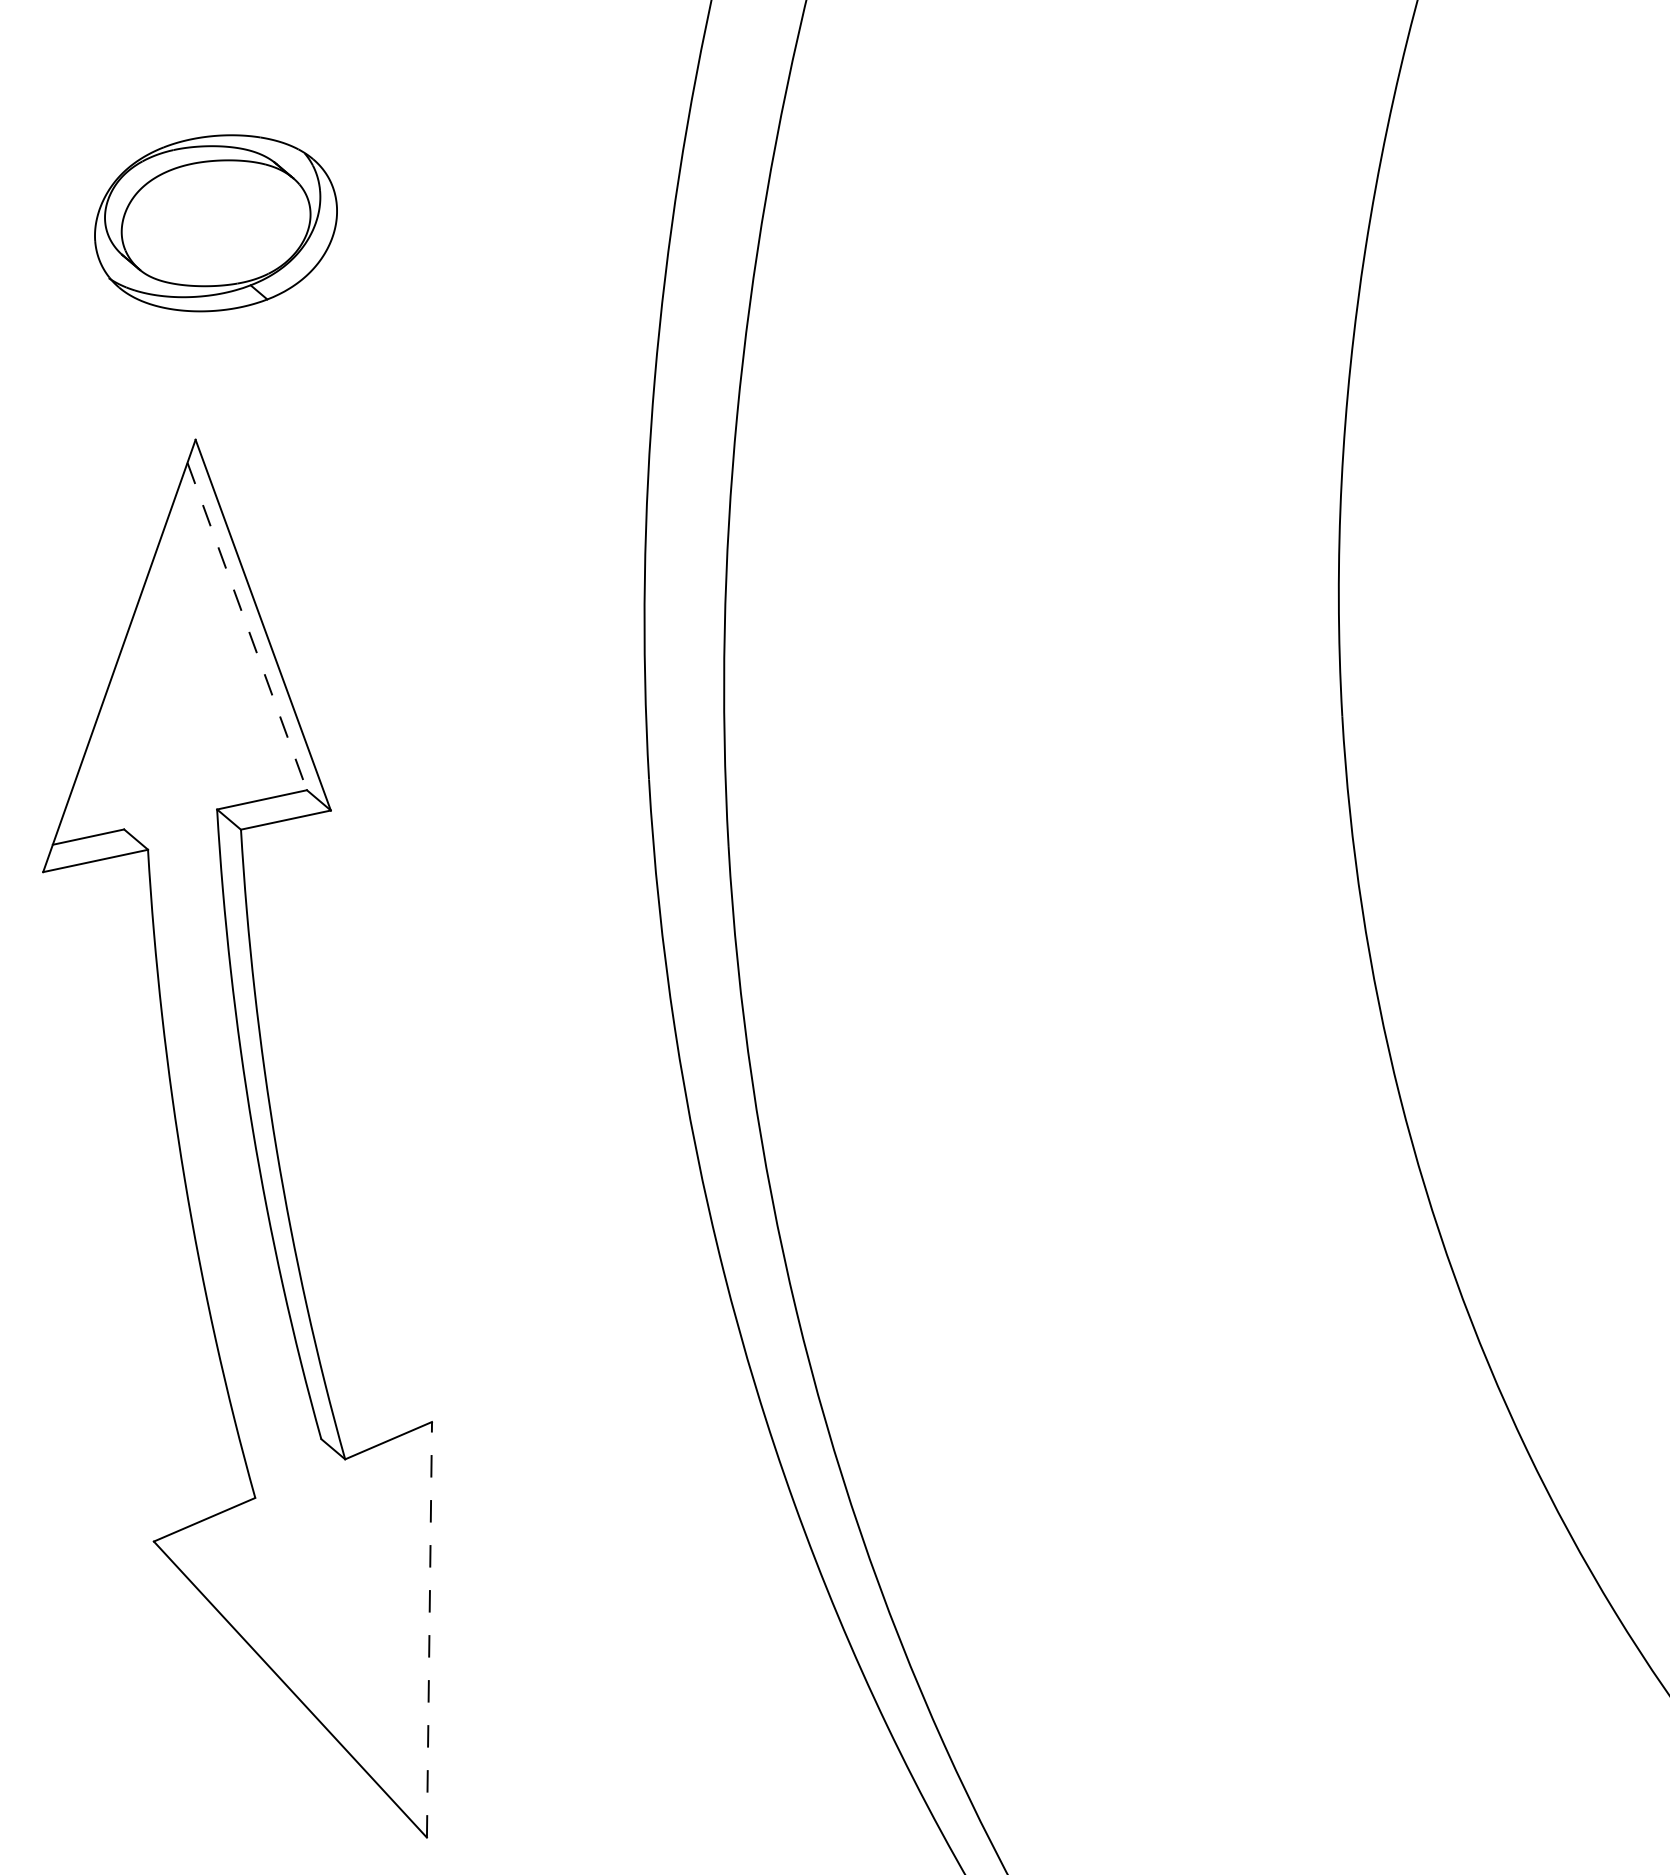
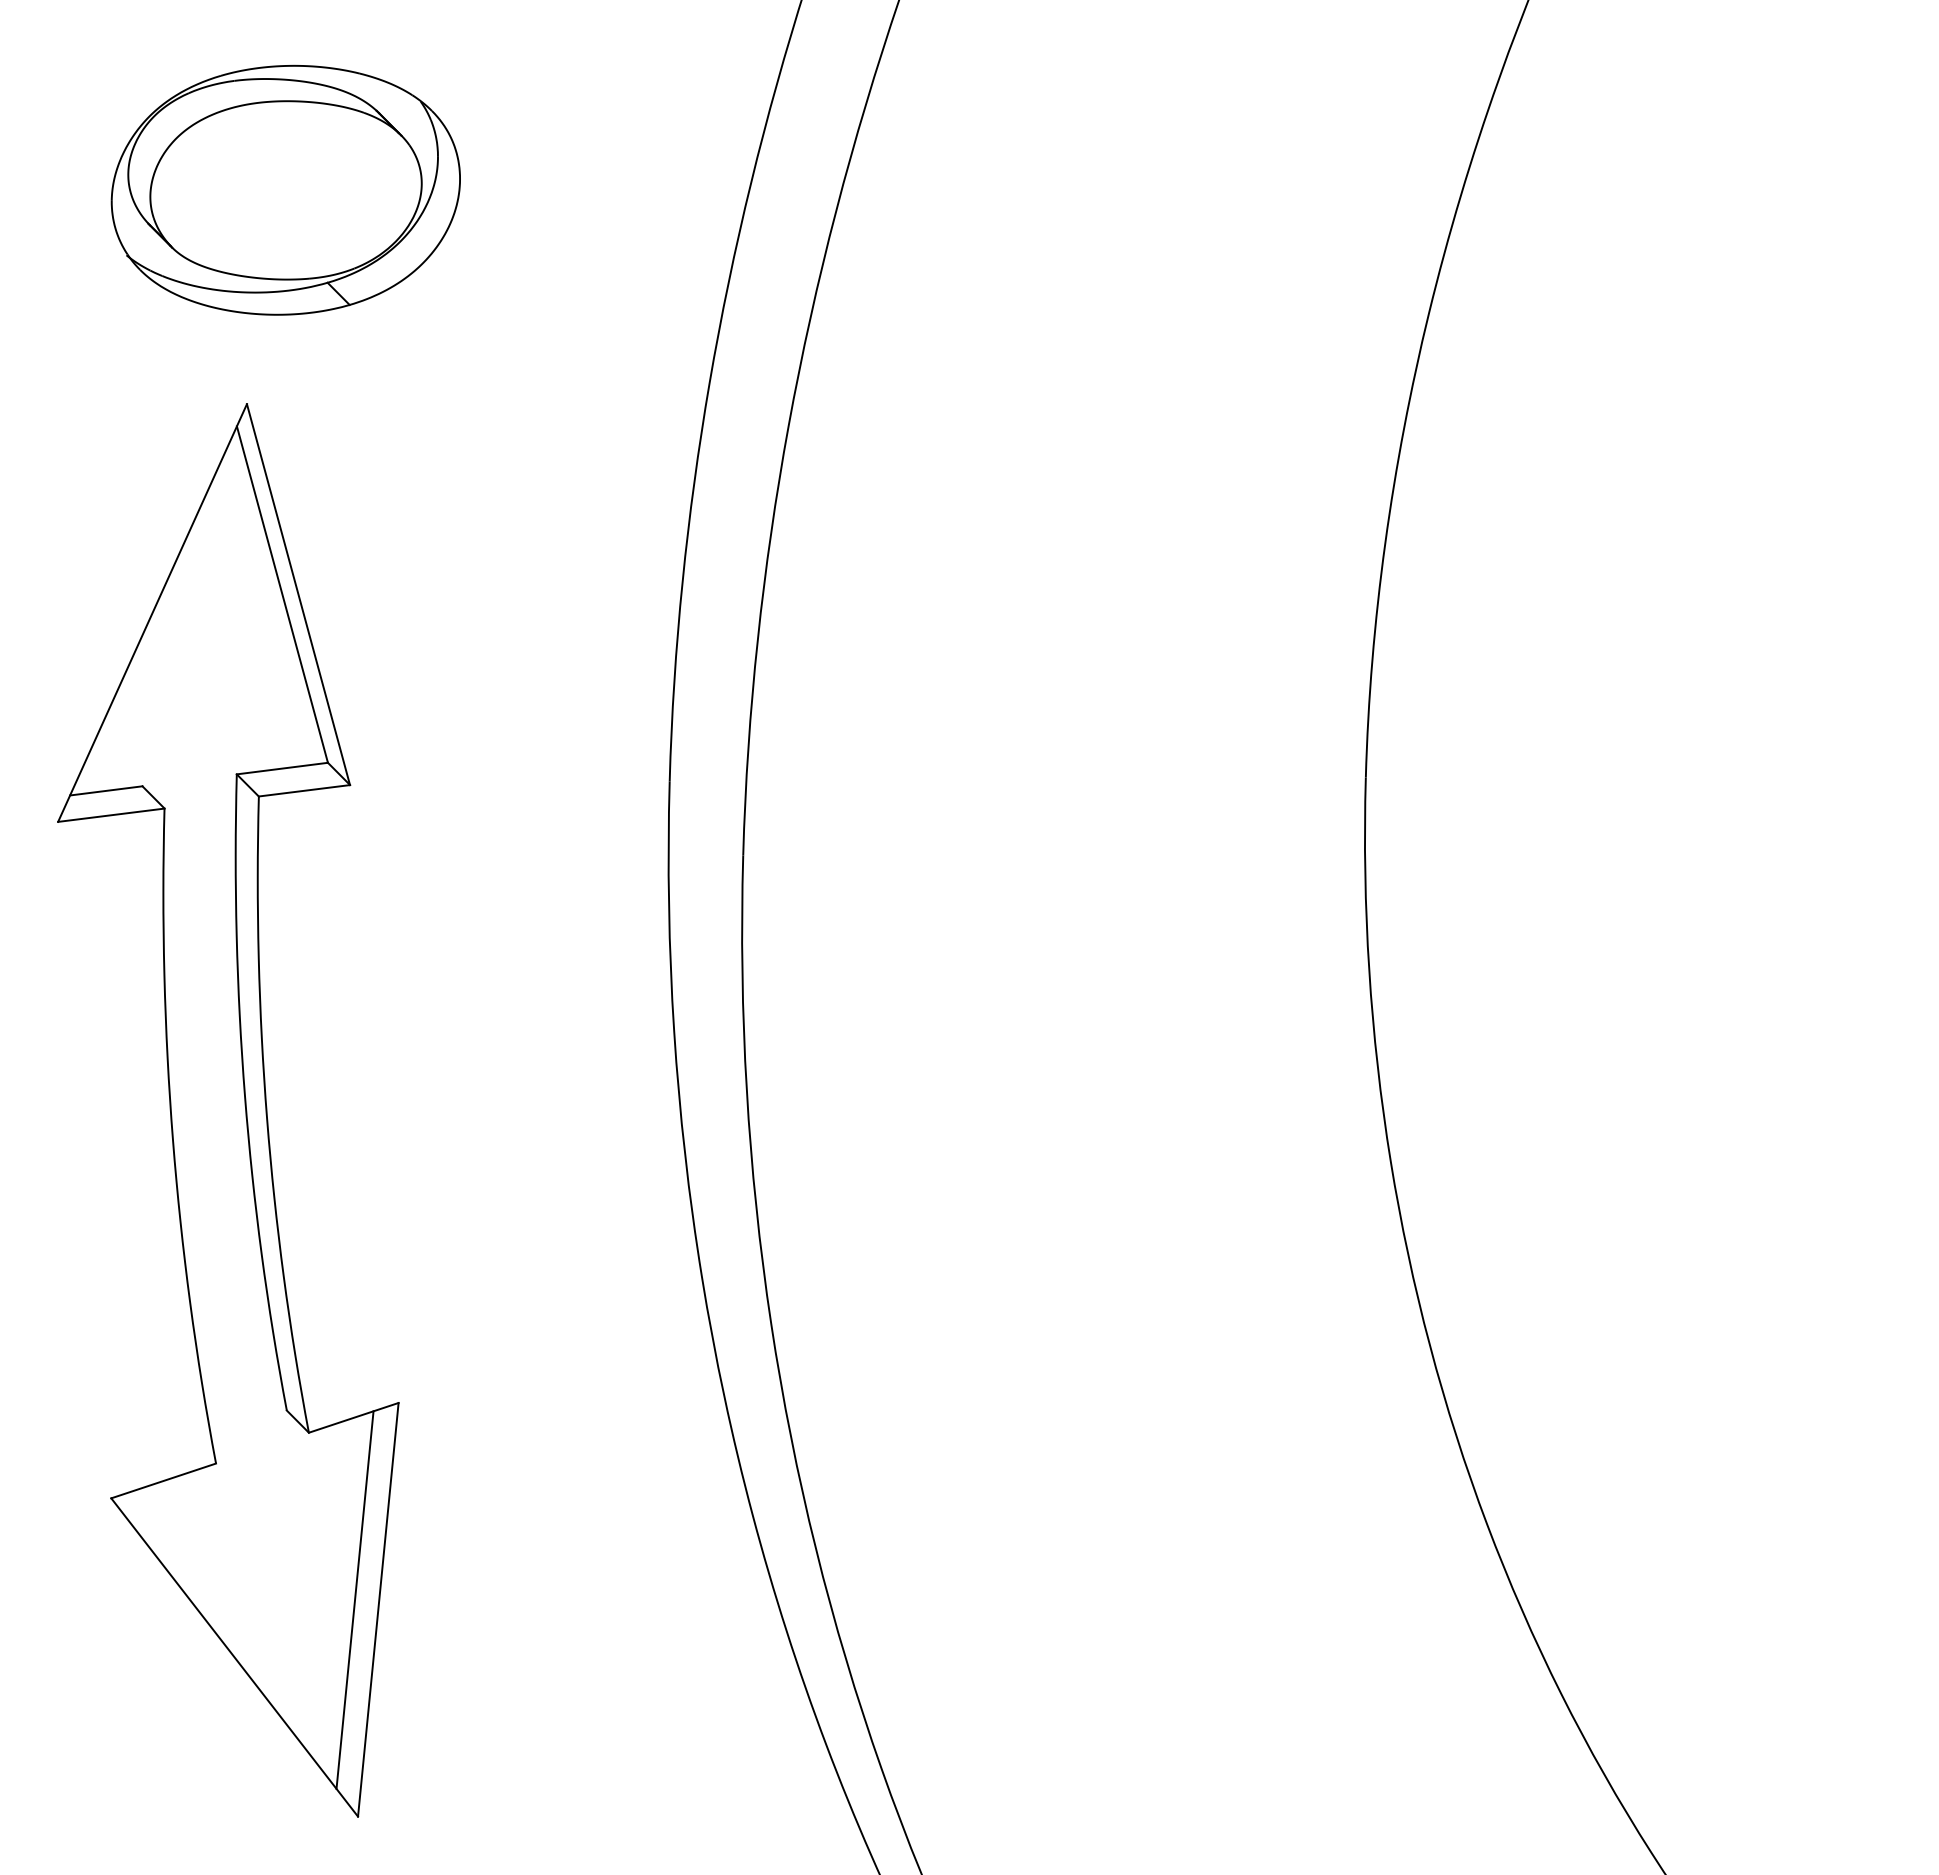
part: (215, 222) -> (285, 189), size x1.43
line: (247, 627) -> (282, 595), dashed -> solid
line: (404, 1621) -> (354, 1599), added
line: (429, 1629) -> (378, 1609), dashed -> solid

